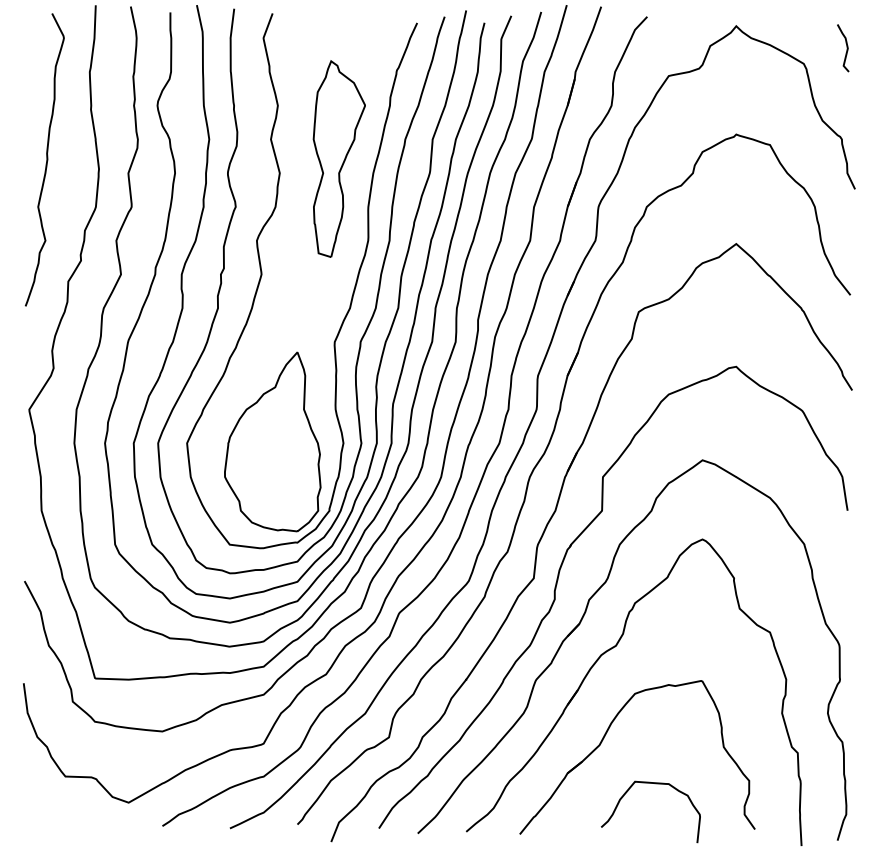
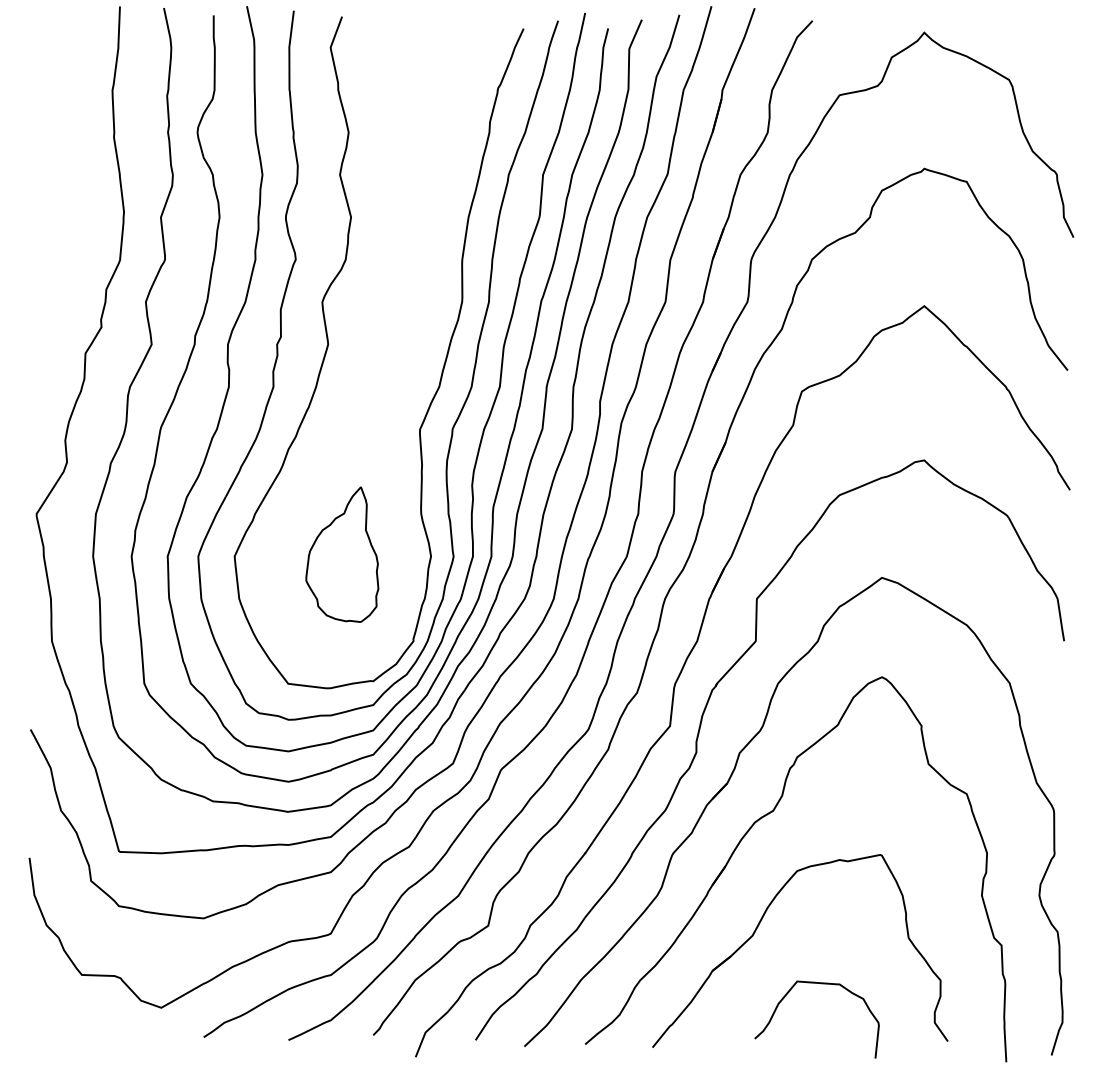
curve: (846, 45) -> (1062, 57), removed
curve: (46, 159) -> (58, 200), removed
part: (339, 159) -> (425, 199), removed
part: (272, 441) -> (342, 554), size x0.6

